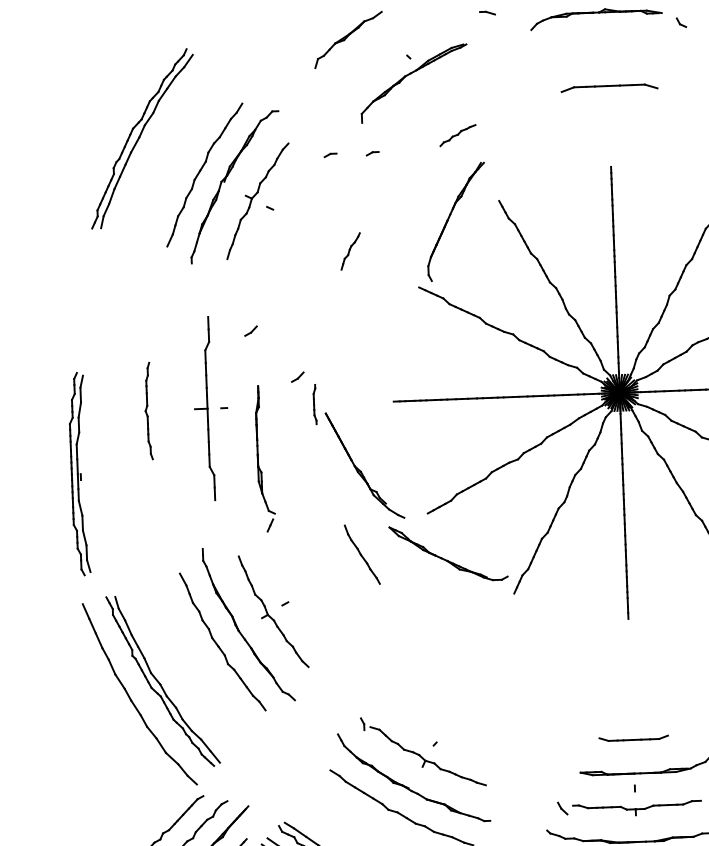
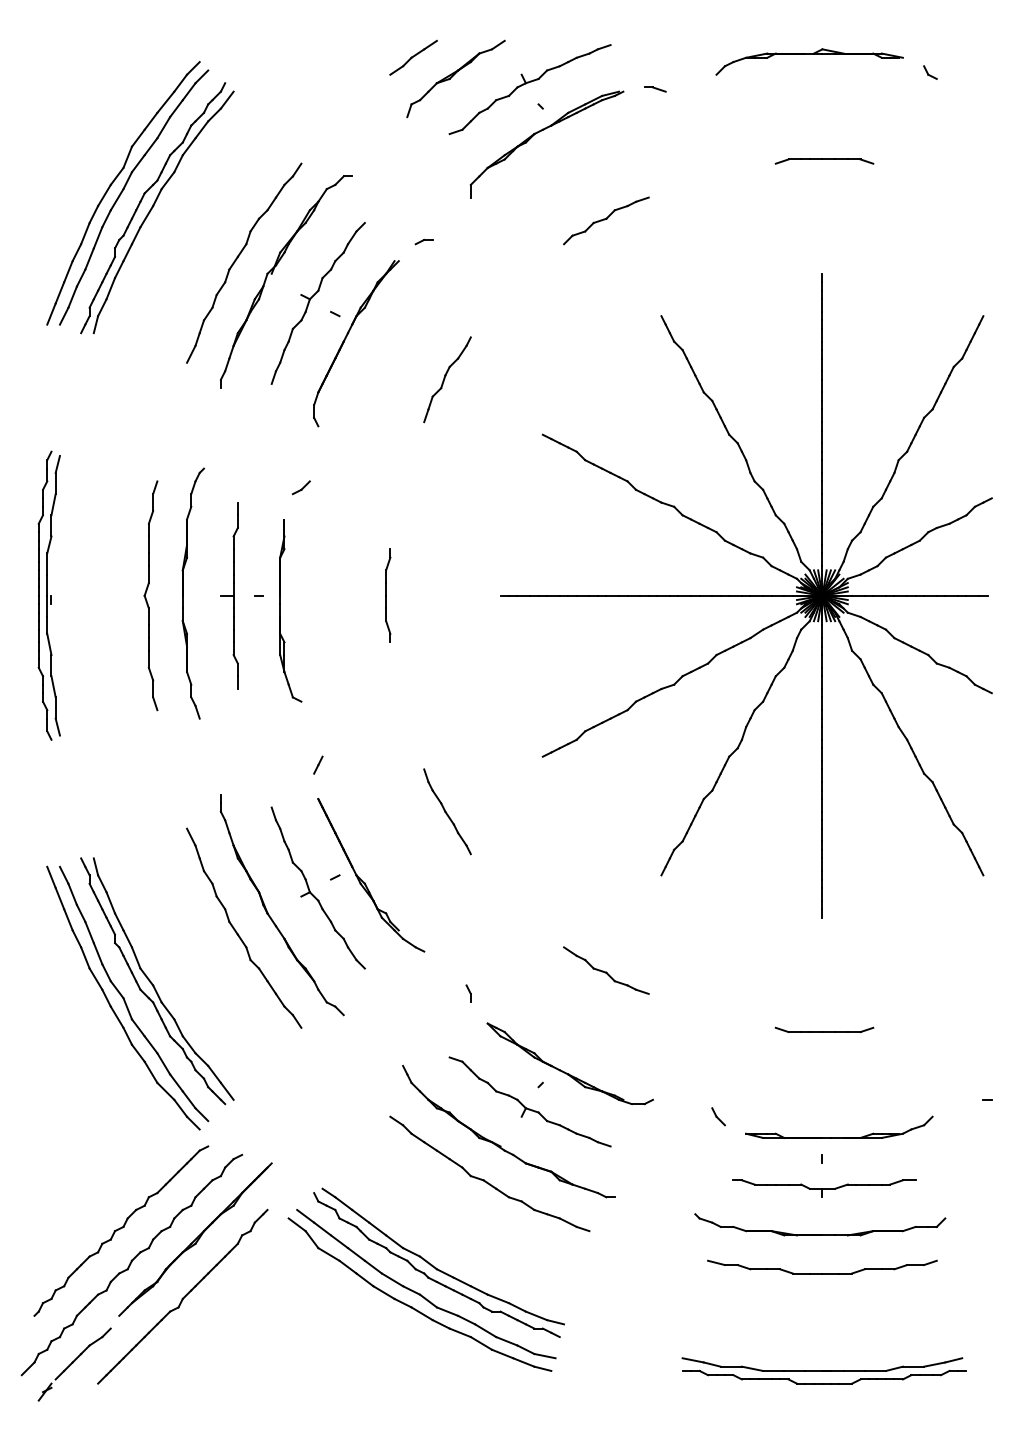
part: (487, 13) -> (655, 89), moved
part: (318, 26) -> (413, 57), added
part: (400, 45) -> (529, 89), added
part: (609, 87) -> (824, 161), size x0.71
part: (121, 129) -> (127, 193), added
part: (458, 135) -> (606, 220), size x1.67
part: (372, 153) -> (483, 241), removed
part: (449, 218) -> (346, 338), moved
part: (350, 251) -> (447, 379), size x1.67
part: (297, 377) -> (364, 555), removed
part: (315, 404) -> (388, 595), size x1.67
part: (171, 408) -> (183, 593), added
part: (203, 408) -> (229, 595), size x0.71
part: (147, 410) -> (150, 595), size x1.67
part: (257, 450) -> (280, 610), moved
part: (361, 470) -> (365, 882), moved
part: (78, 474) -> (48, 595), moved
part: (444, 559) -> (564, 1071), moved
part: (478, 661) -> (606, 970), added
part: (140, 693) -> (124, 997), added
part: (362, 723) -> (468, 993), moved
part: (633, 738) -> (824, 1029), moved
part: (562, 808) -> (718, 1116), moved

